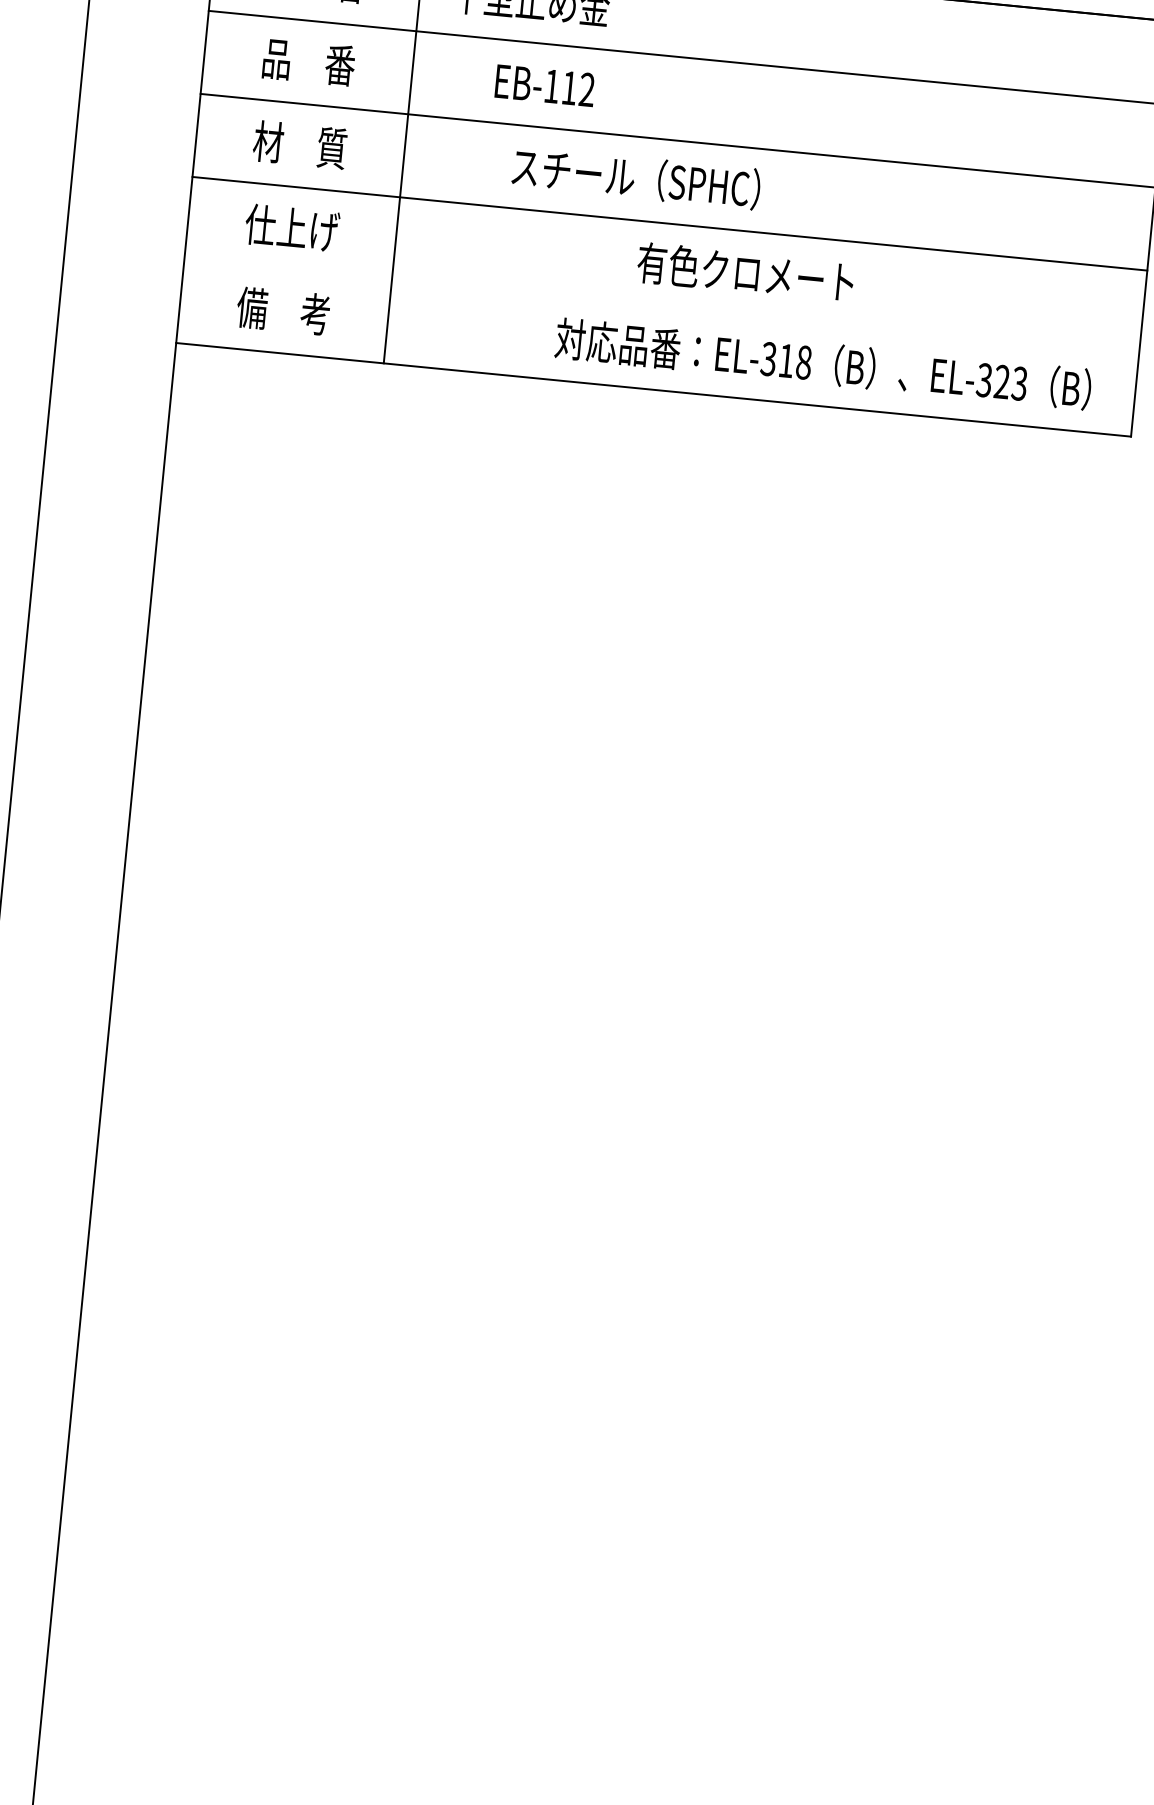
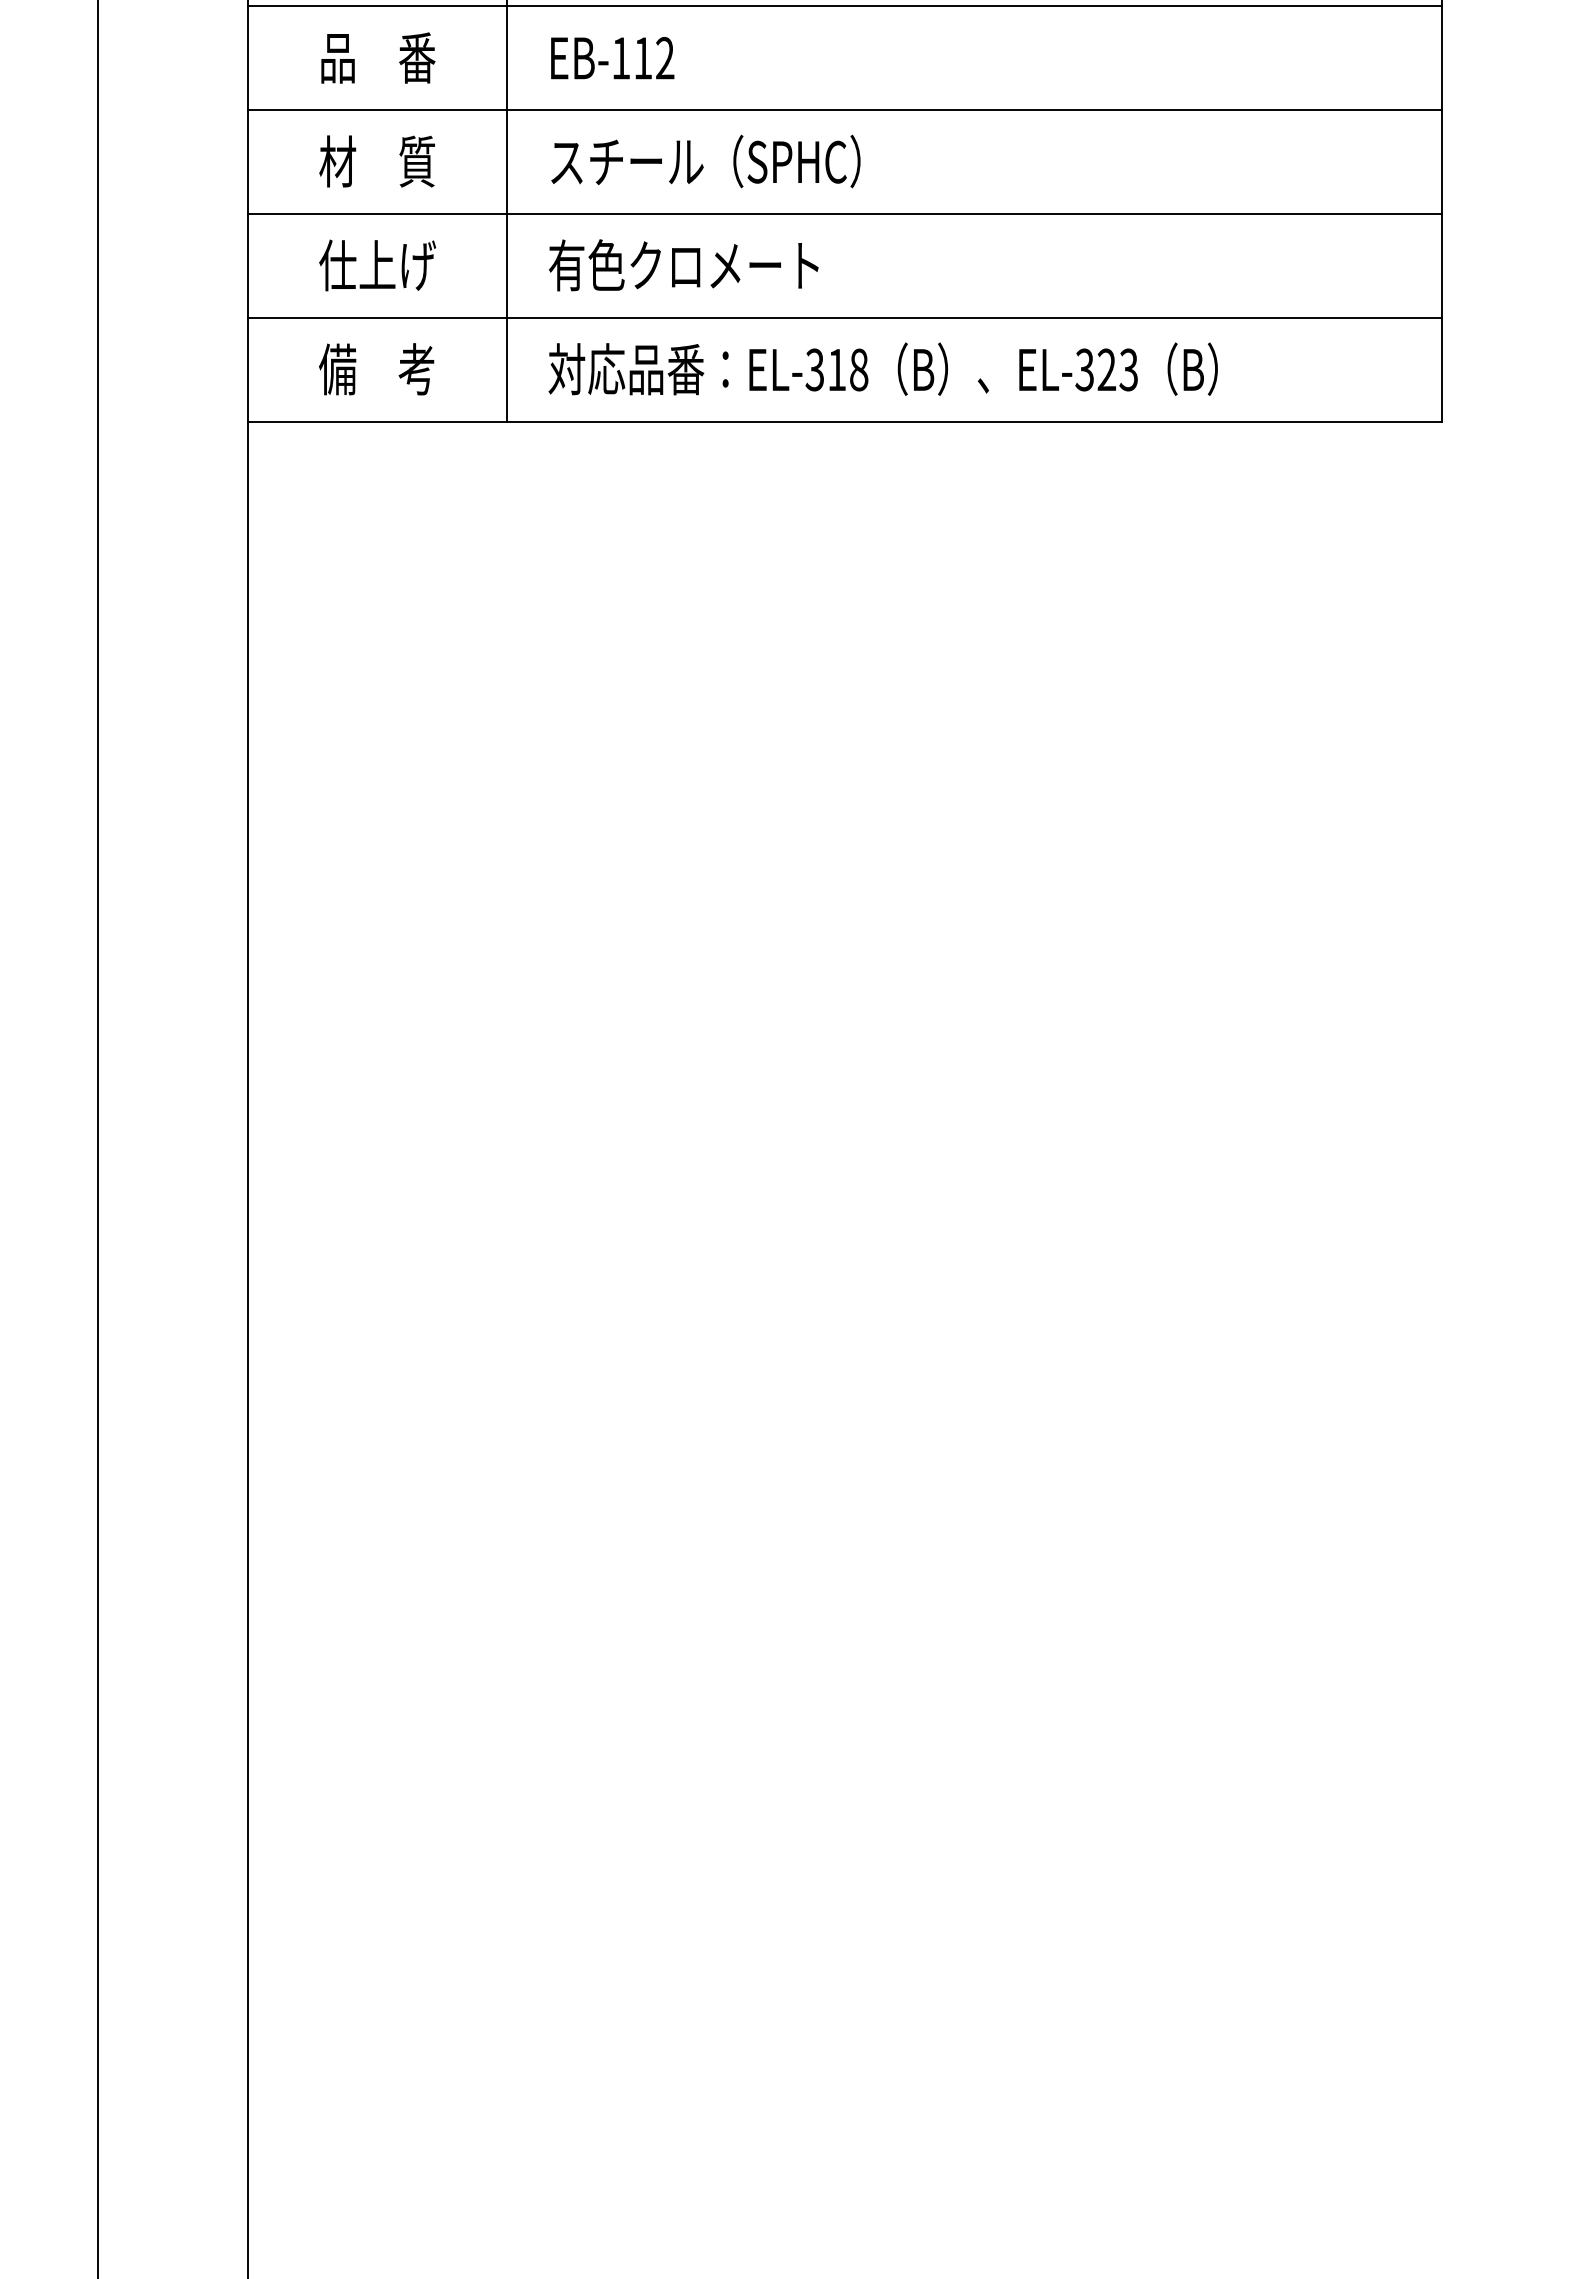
text: (545, 85) -> (612, 58), moved
text: (636, 177) -> (705, 161), moved
text: (745, 272) -> (683, 265), moved
line: (661, 307) -> (844, 318), added
text: (822, 363) -> (882, 368), moved

